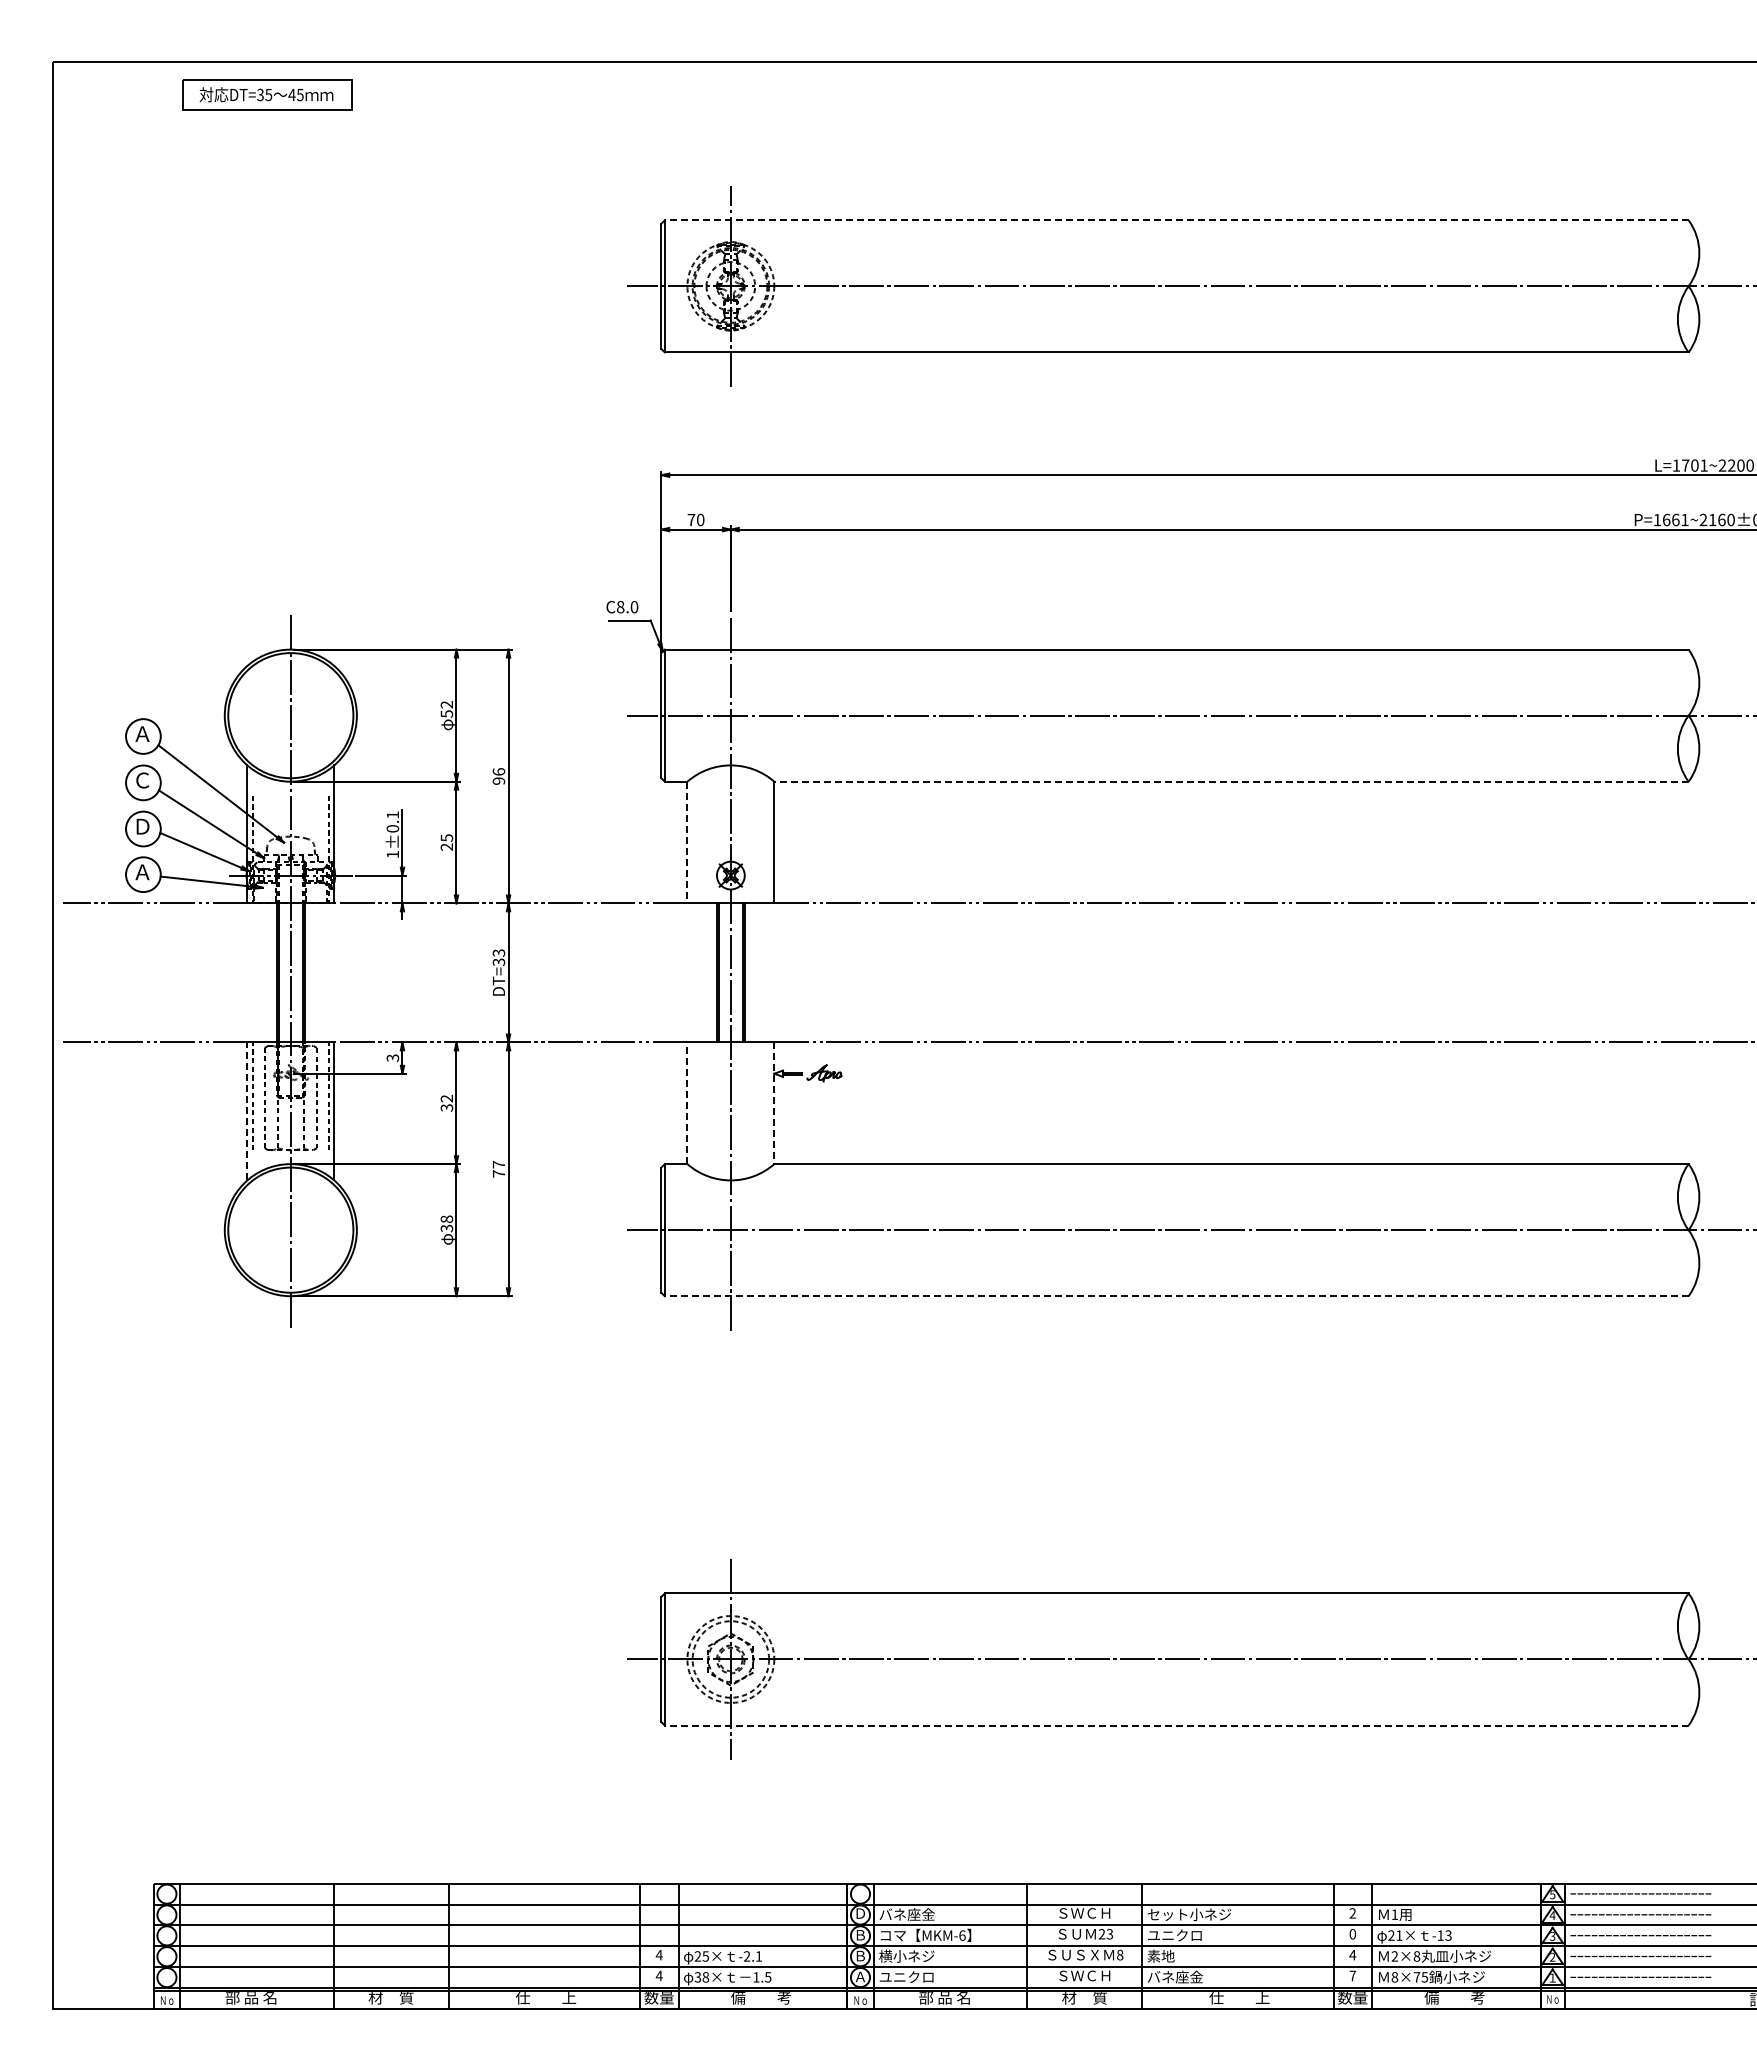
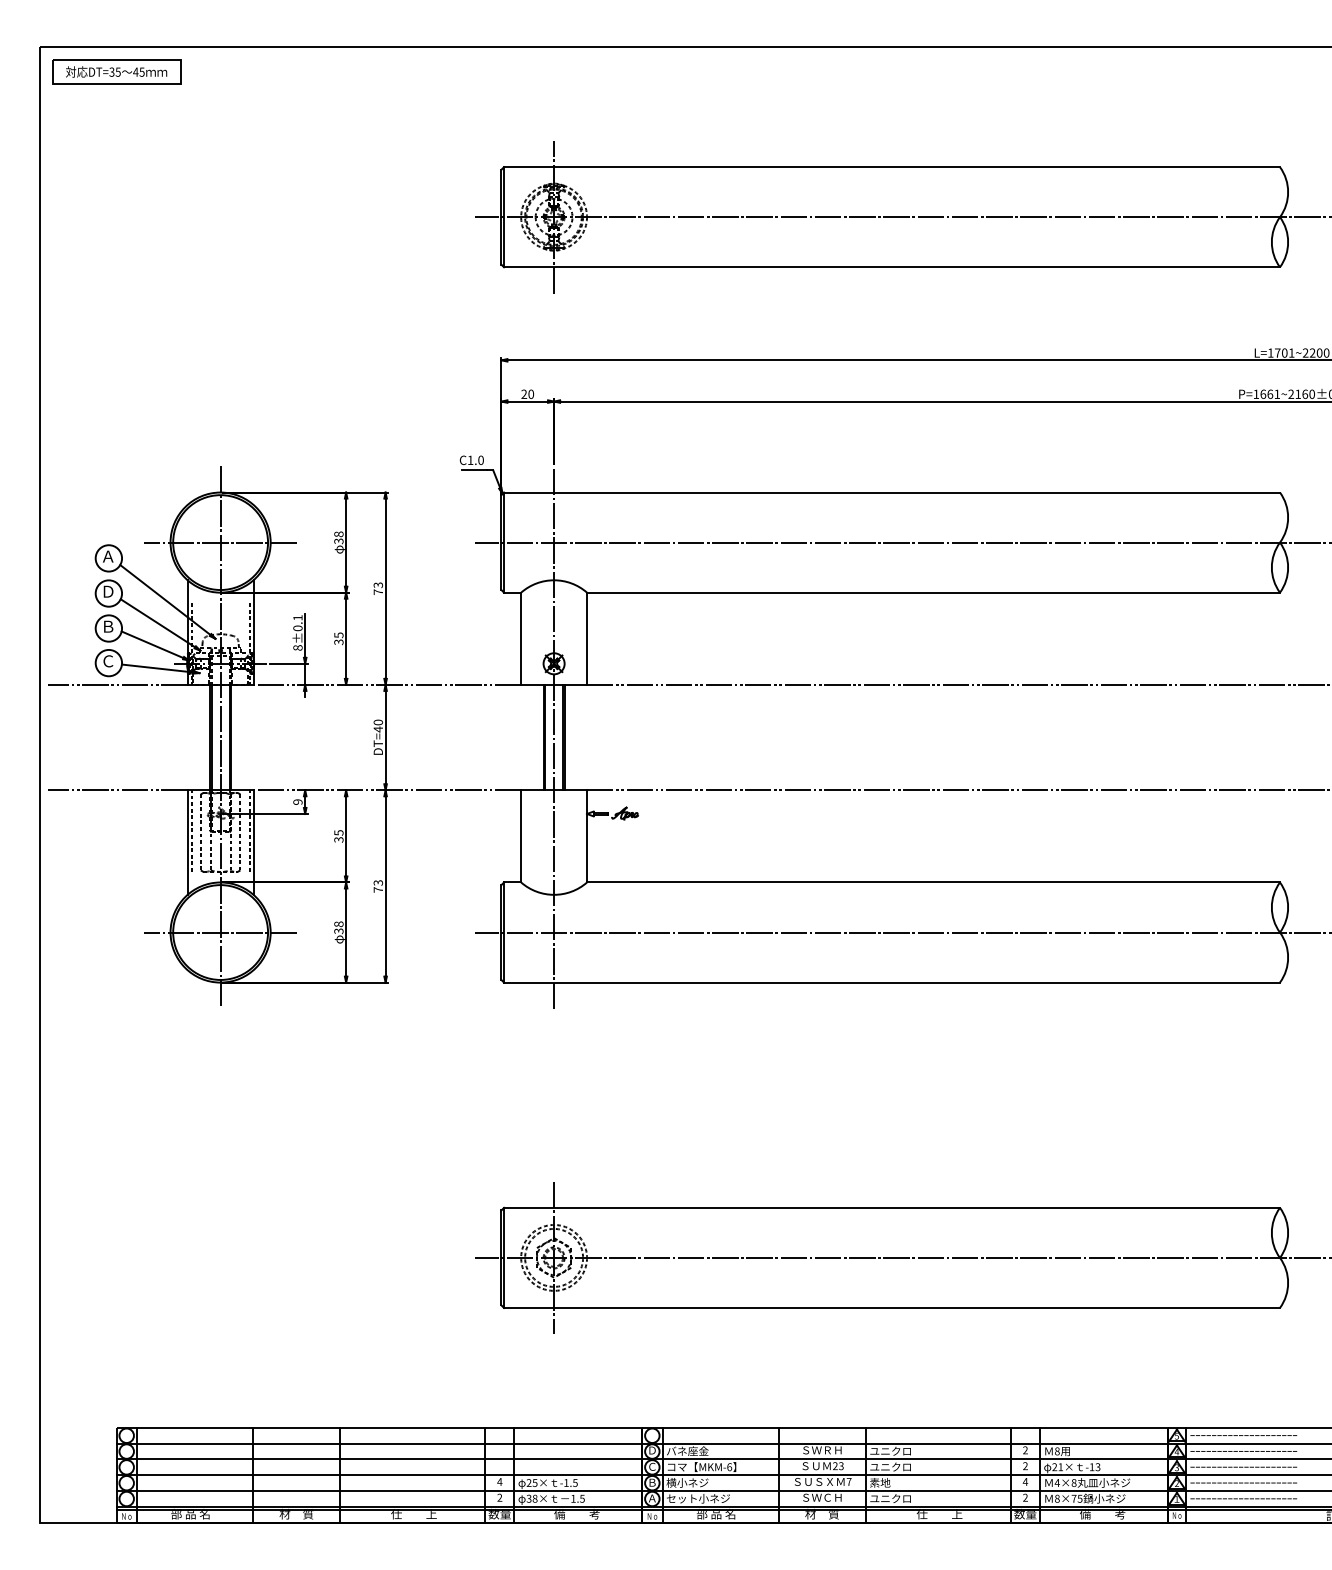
part: (267, 94) -> (117, 71), moved
line: (1176, 220) -> (891, 167), dashed -> solid
text: (691, 519) -> (524, 393), 70 -> 20
text: (620, 607) -> (470, 460), C8.0 -> C1.0
text: (446, 709) -> (338, 537), 52 -> 38
line: (290, 715) -> (220, 542), added
text: (498, 776) -> (377, 588), 96 -> 73
text: (142, 780) -> (108, 591), Ｃ -> Ｄ
line: (1230, 781) -> (932, 592), dashed -> solid
text: (142, 826) -> (108, 626), Ｄ -> Ｂ
line: (687, 842) -> (521, 638), dashed -> solid
text: (447, 847) -> (339, 642), 25 -> 35
text: (392, 854) -> (297, 647), 1±0.1 -> 8±0.1
text: (142, 872) -> (108, 661), Ａ -> Ｃ
text: (498, 957) -> (377, 725), DT=33 -> DT=40
text: (393, 1057) -> (298, 801), 3 -> 9
text: (446, 1098) -> (338, 832), 32 -> 35
line: (687, 1103) -> (521, 836), dashed -> solid
line: (774, 1103) -> (587, 836), dashed -> solid
line: (247, 1111) -> (187, 842), dashed -> solid
text: (498, 1164) -> (377, 882), 77 -> 73
line: (290, 1230) -> (220, 932), added
line: (1176, 1296) -> (891, 982), dashed -> solid
line: (1176, 1725) -> (891, 1307), dashed -> solid
text: (1091, 1913) -> (827, 1450), ＳＷＣＨ -> ＳＷＲＨ
text: (1189, 1914) -> (901, 1451), セット小ネジ -> ユニクロ
text: (1394, 1914) -> (1057, 1451), 1 -> 8
text: (860, 1934) -> (652, 1466), Ｂ -> Ｃ
text: (1352, 1934) -> (1025, 1466), 0 -> 2
text: (1120, 1954) -> (849, 1481), 8 -> 7
text: (752, 1956) -> (570, 1483), -2.1 -> -1.5
text: (1394, 1956) -> (1057, 1483), 2×8 -> 4×8
text: (658, 1975) -> (499, 1497), 4 -> 2
text: (1352, 1975) -> (1025, 1497), 7 -> 2
text: (920, 1976) -> (697, 1498), ユニクロ -> セット小ネジ
text: (1175, 1976) -> (891, 1498), バネ座金 -> ユニクロ

